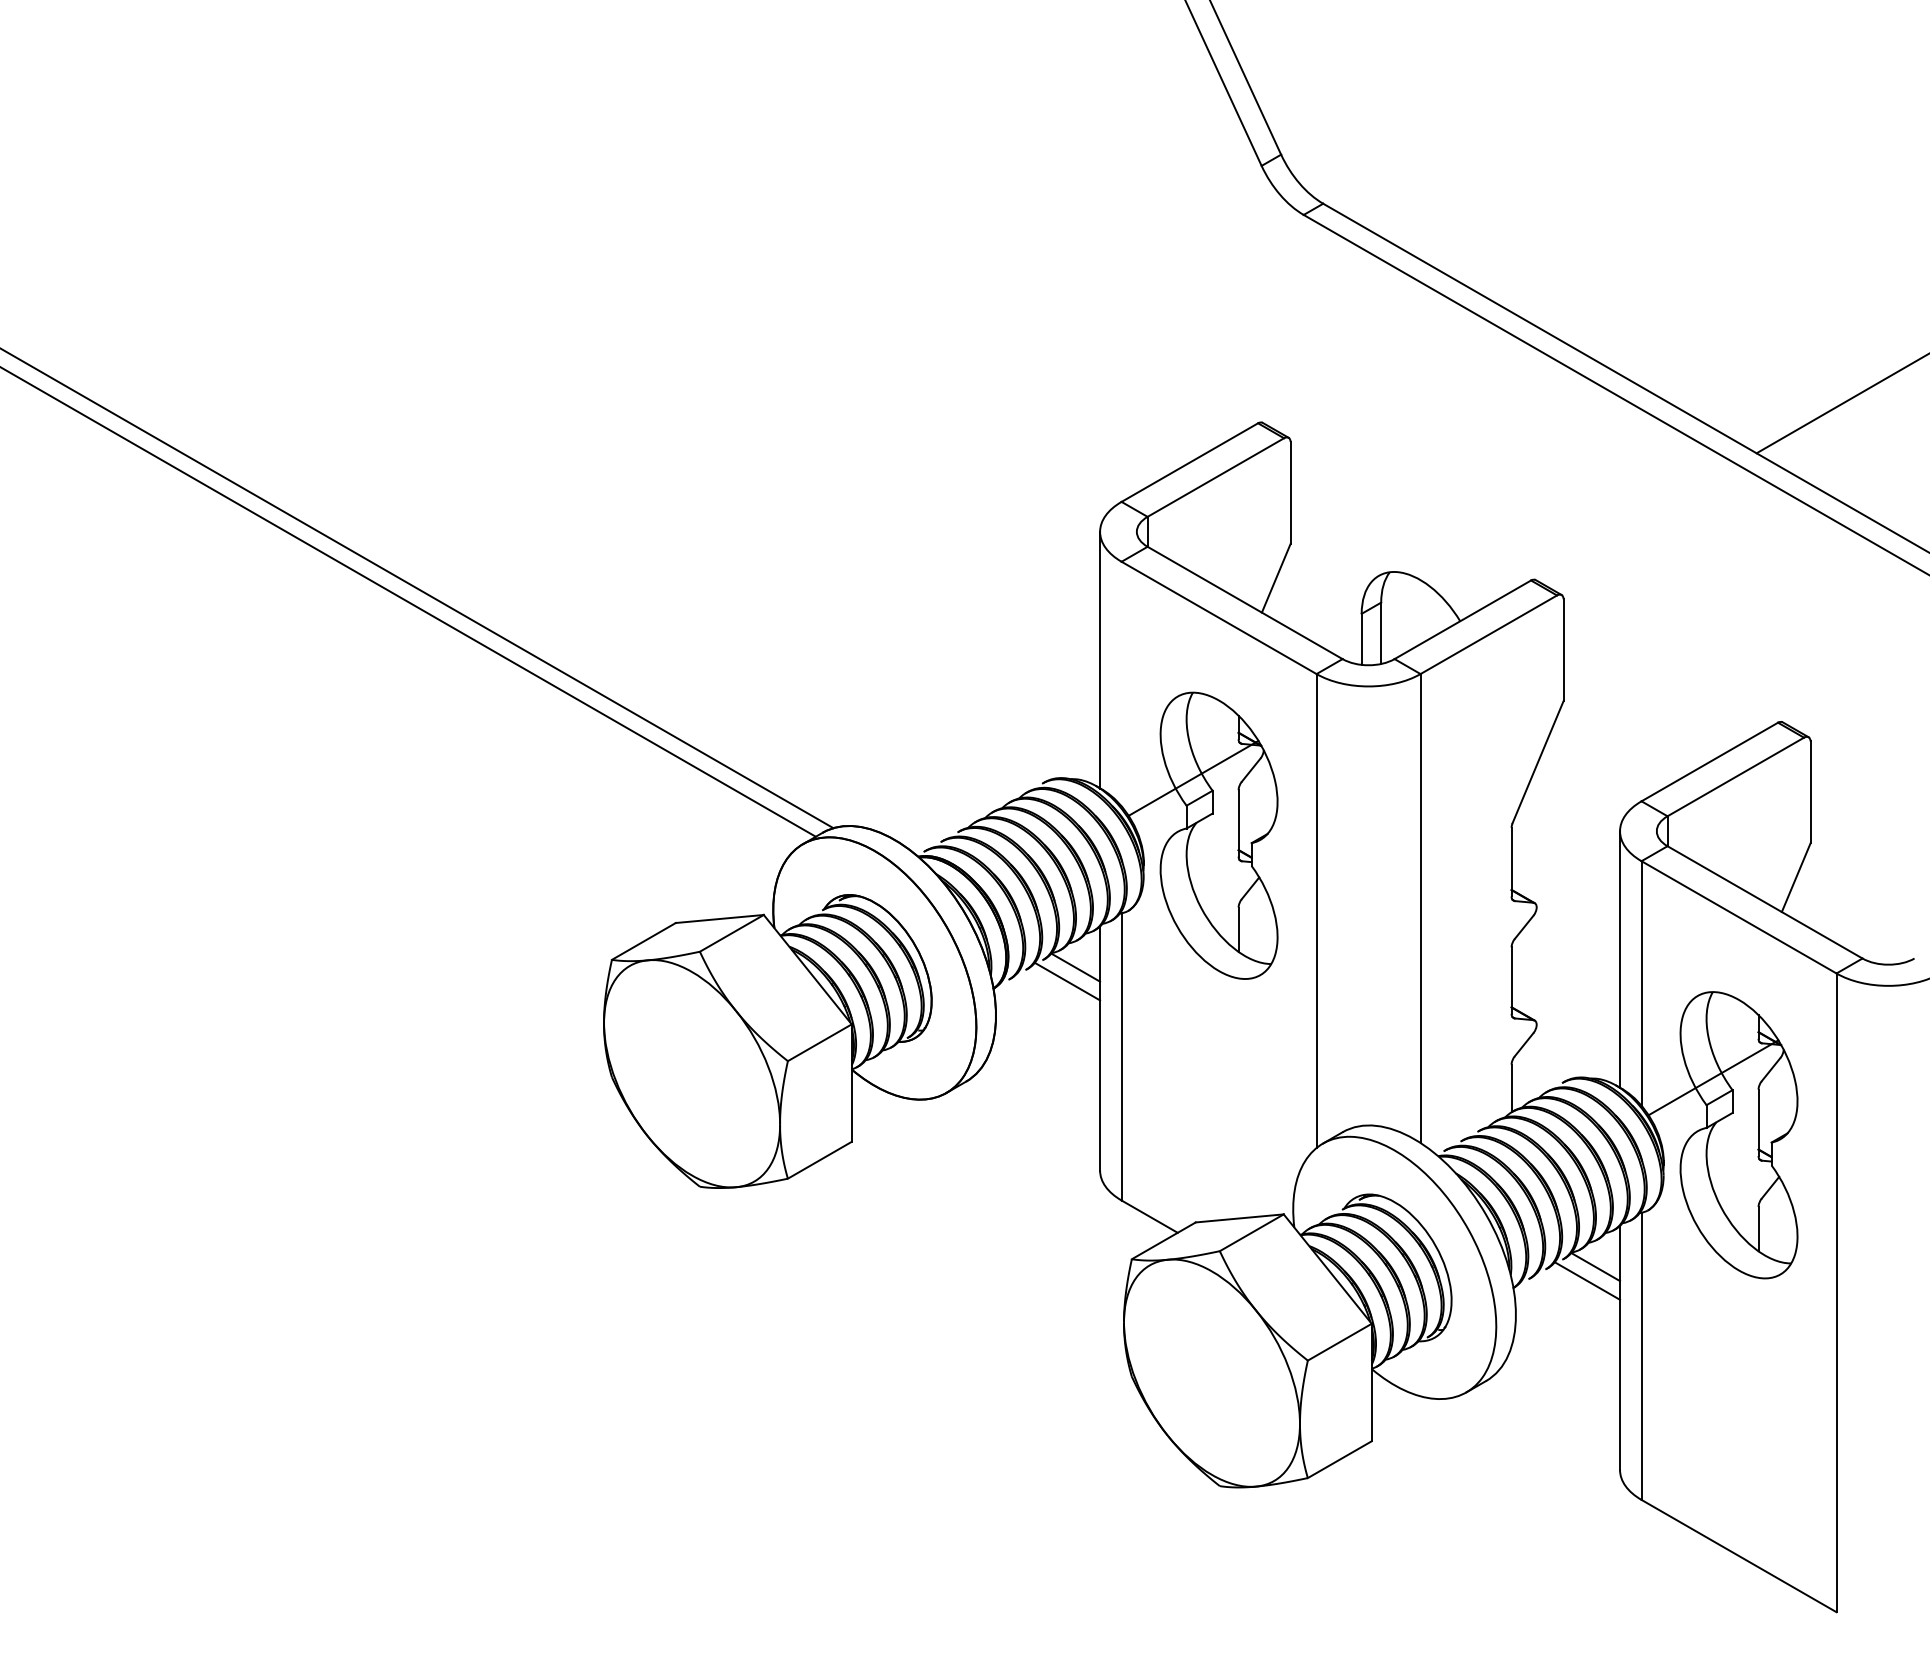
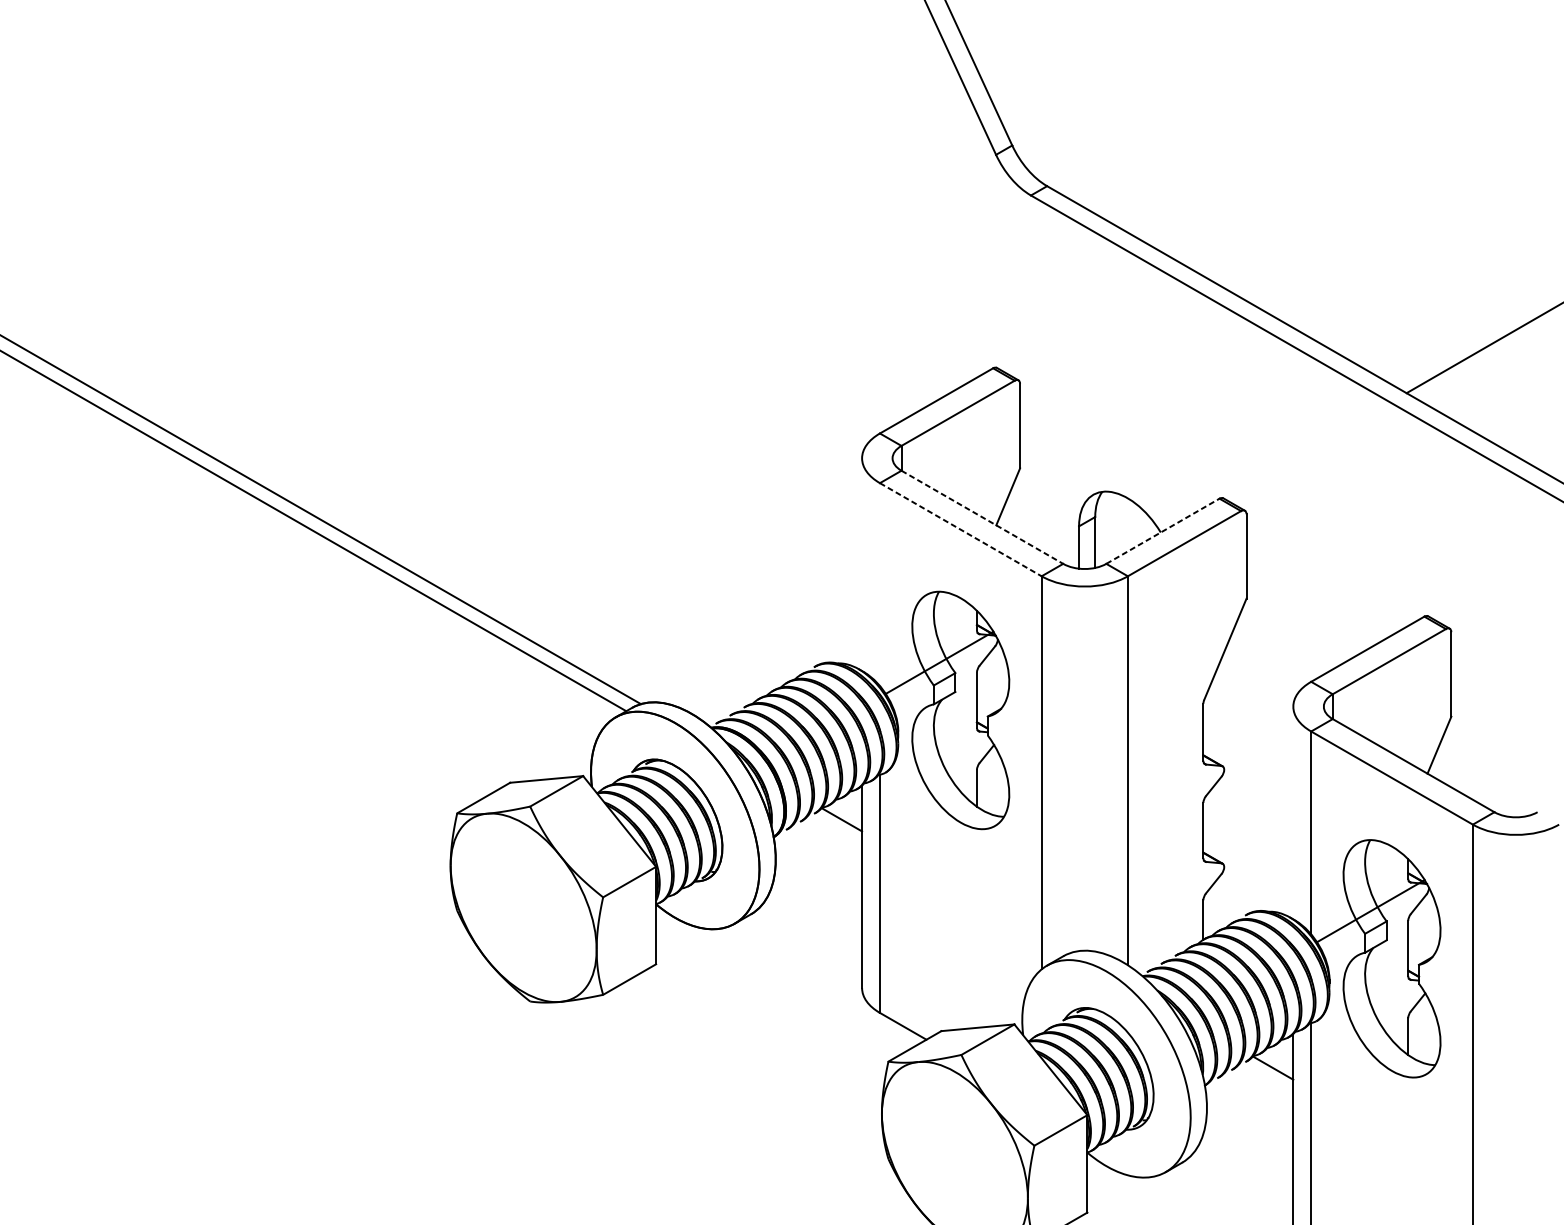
line: (1245, 603) -> (982, 517), solid -> dashed
line: (1219, 618) -> (961, 530), solid -> dashed
line: (1462, 619) -> (1162, 531), solid -> dashed
line: (1100, 659) -> (862, 564), removed
line: (1620, 959) -> (1293, 813), removed
line: (1067, 981) -> (835, 831), removed
line: (1587, 1280) -> (1266, 1079), removed

